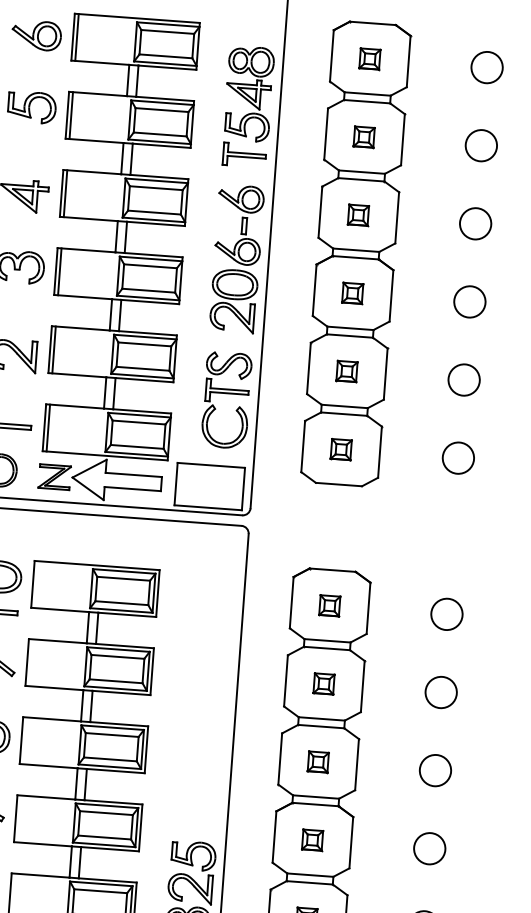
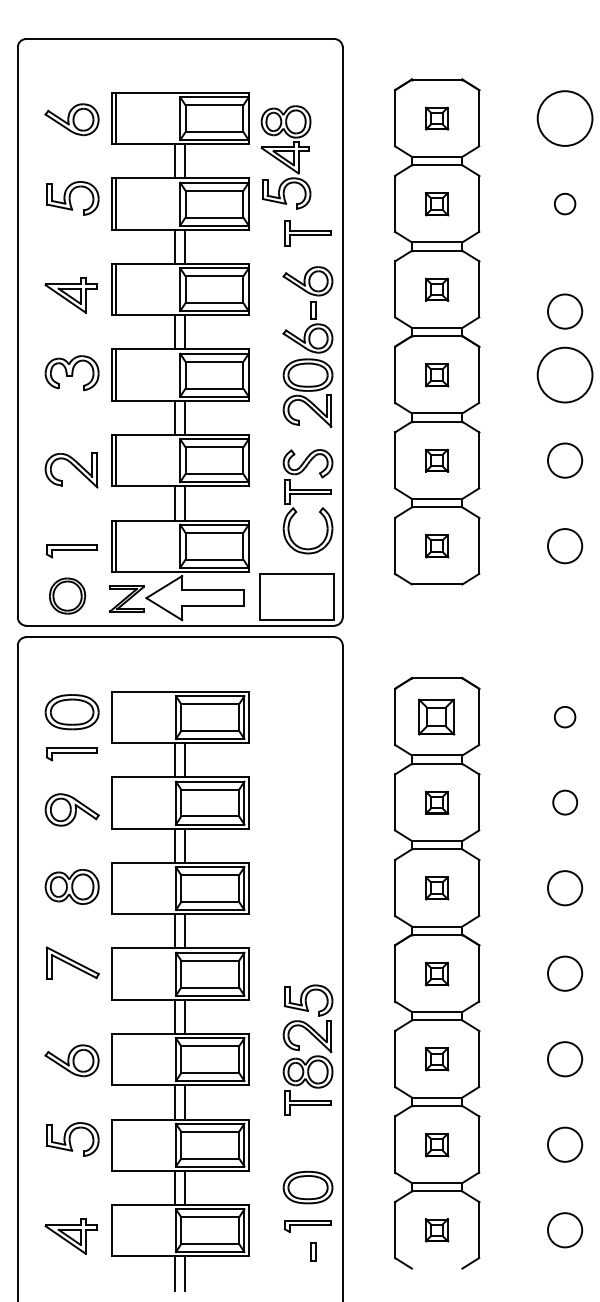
circle: (487, 67) -> (565, 118), size x1.6
part: (248, 94) -> (285, 157), moved
circle: (481, 145) -> (565, 203), size x0.6
circle: (476, 223) -> (565, 311), moved
circle: (470, 302) -> (565, 375), size x1.6
part: (330, 606) -> (437, 717), size x1.6
circle: (447, 614) -> (565, 717), size x0.6
circle: (441, 692) -> (565, 802), size x0.7

